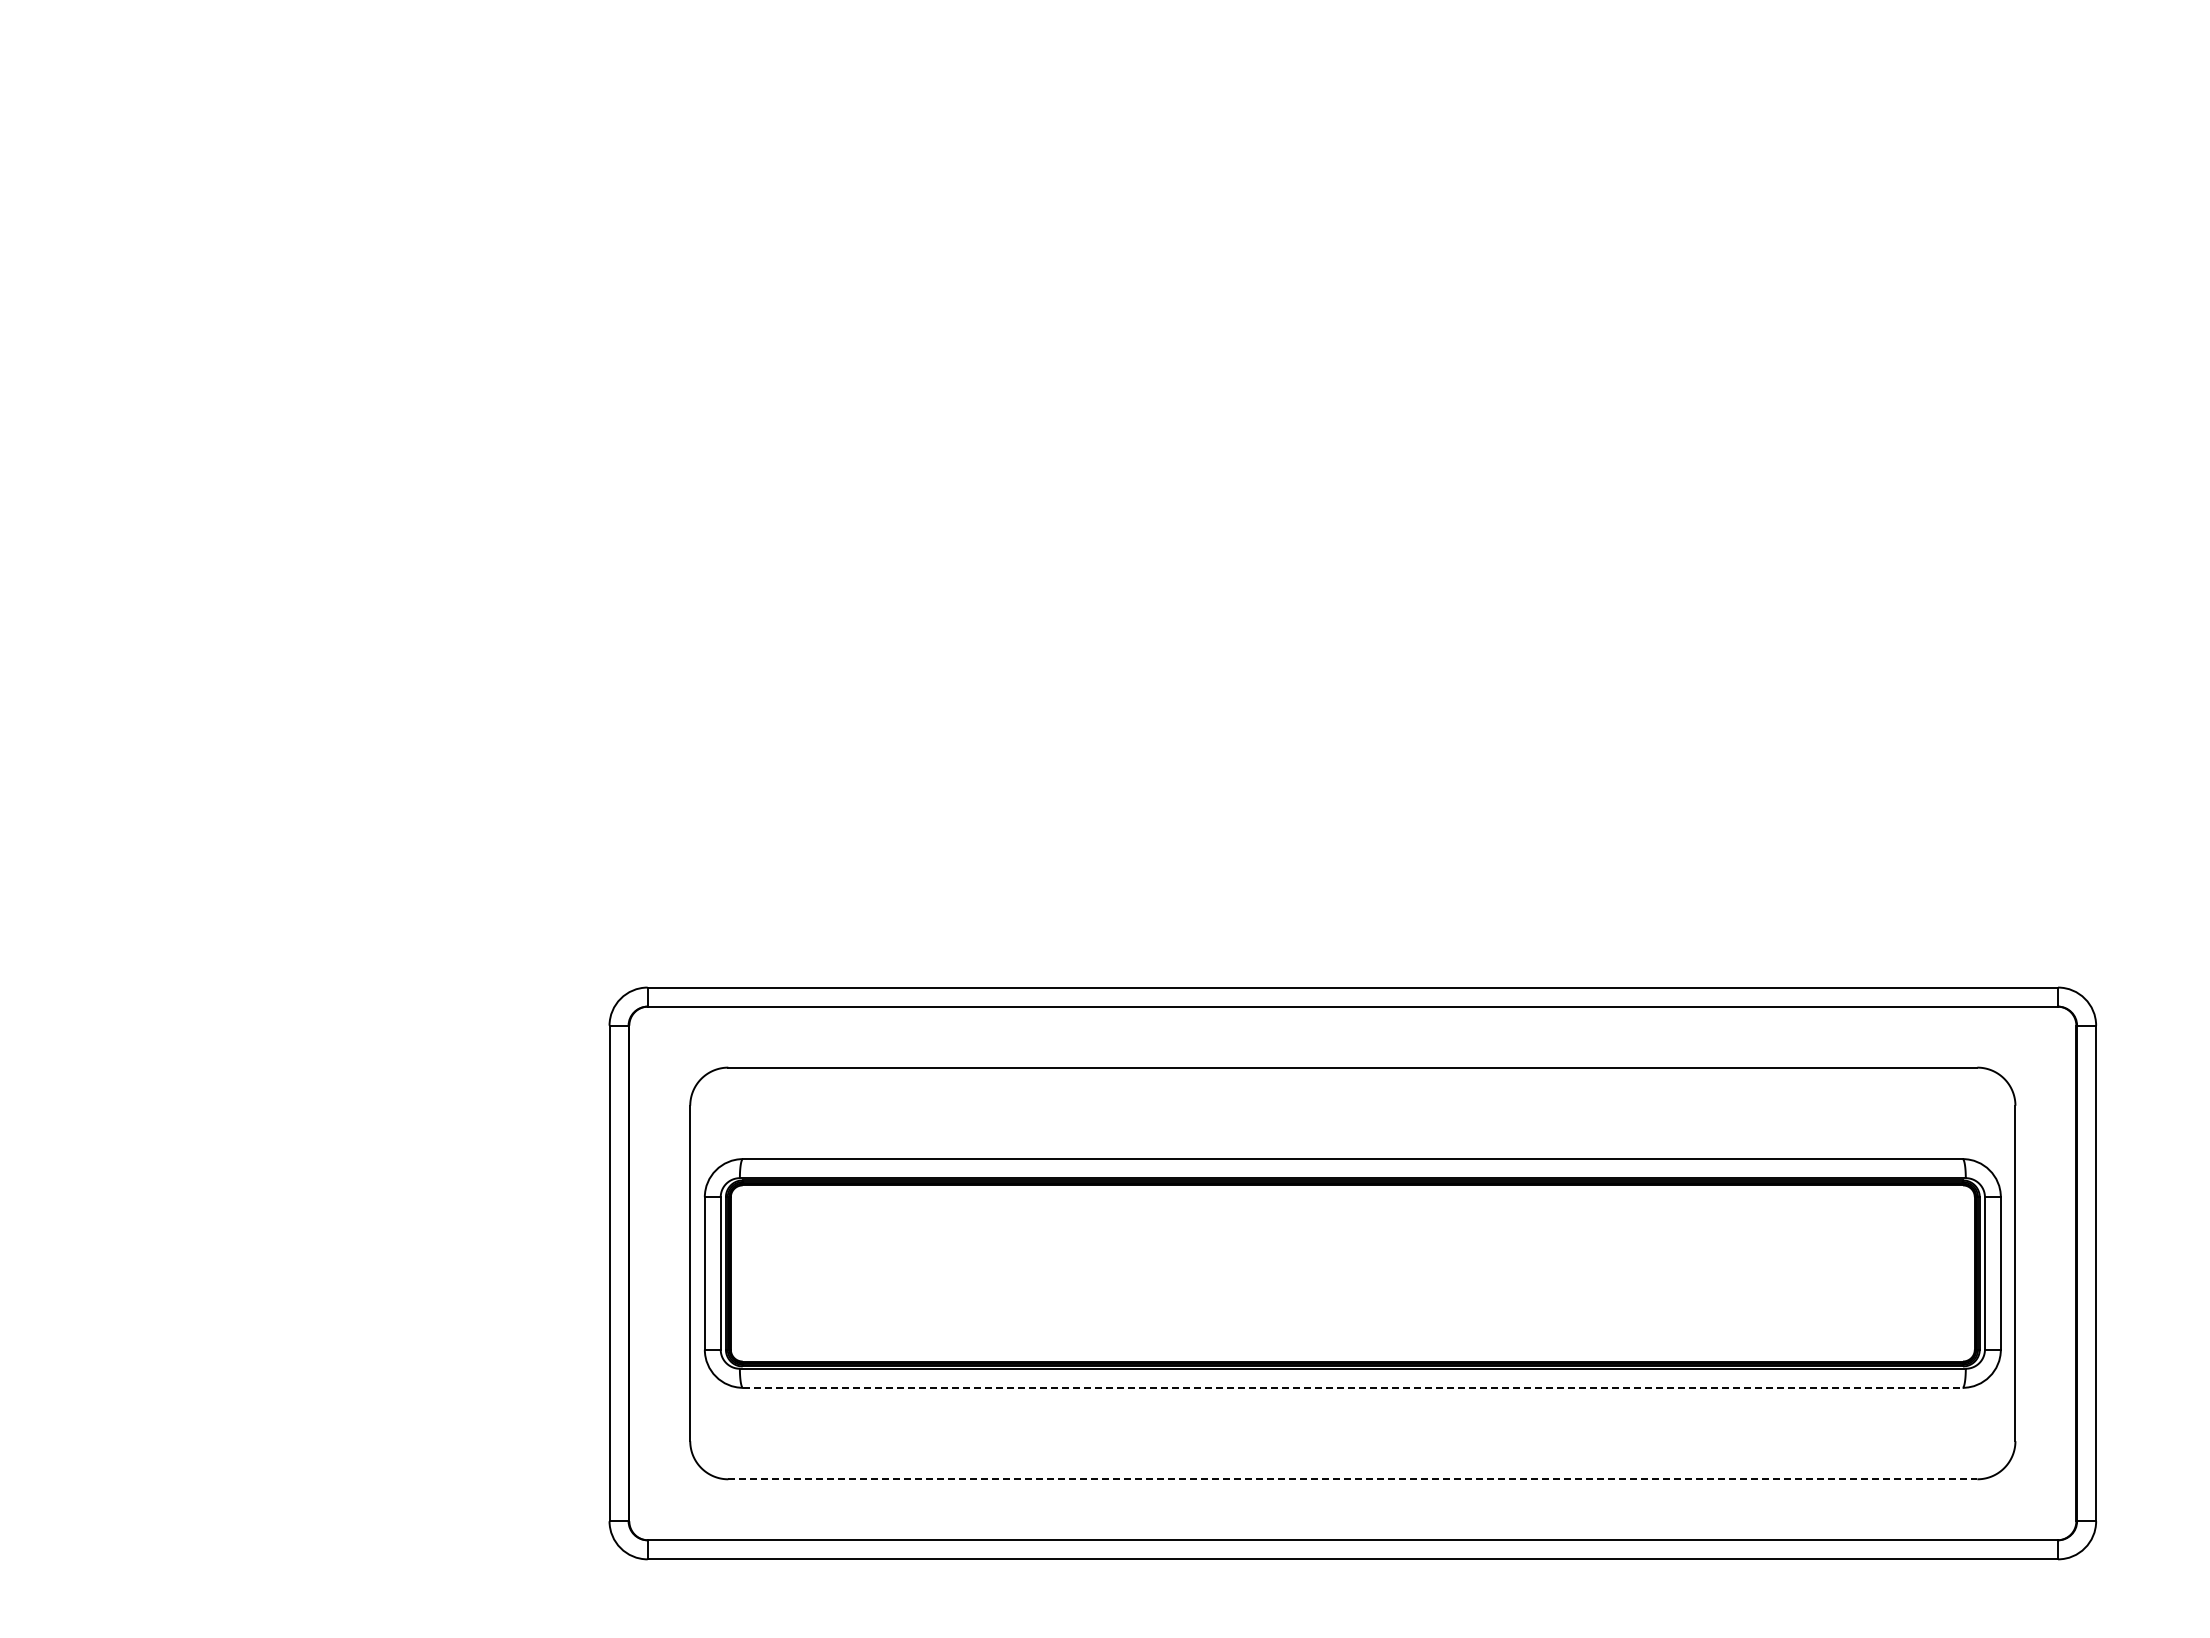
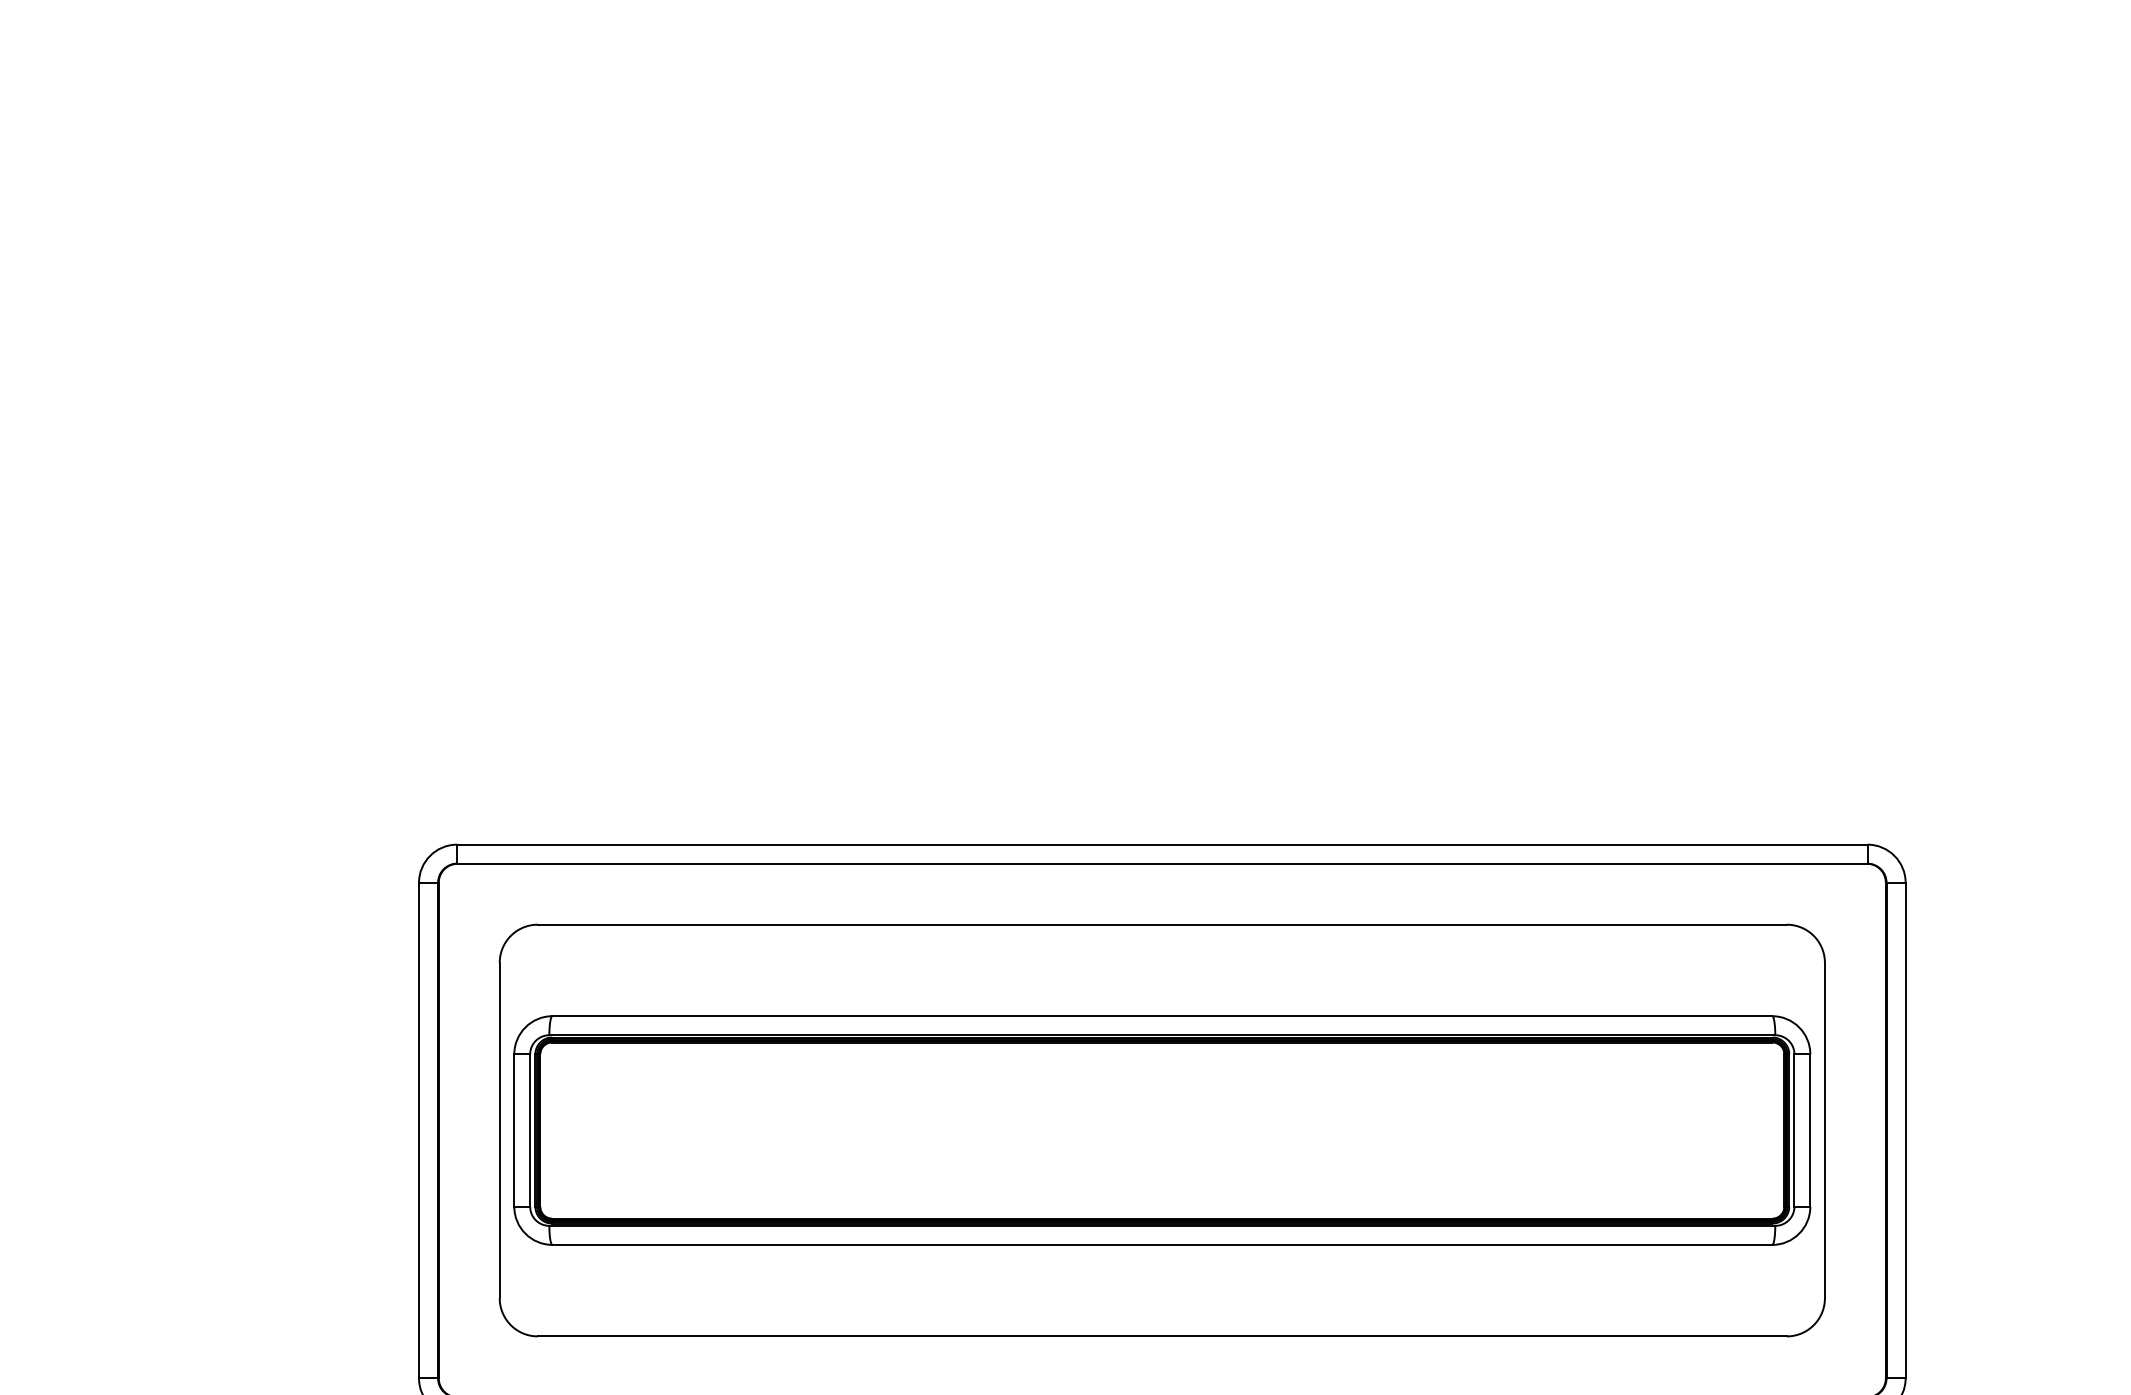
line: (1352, 1387) -> (1161, 1244), dashed -> solid
line: (1352, 1479) -> (1161, 1336), dashed -> solid

